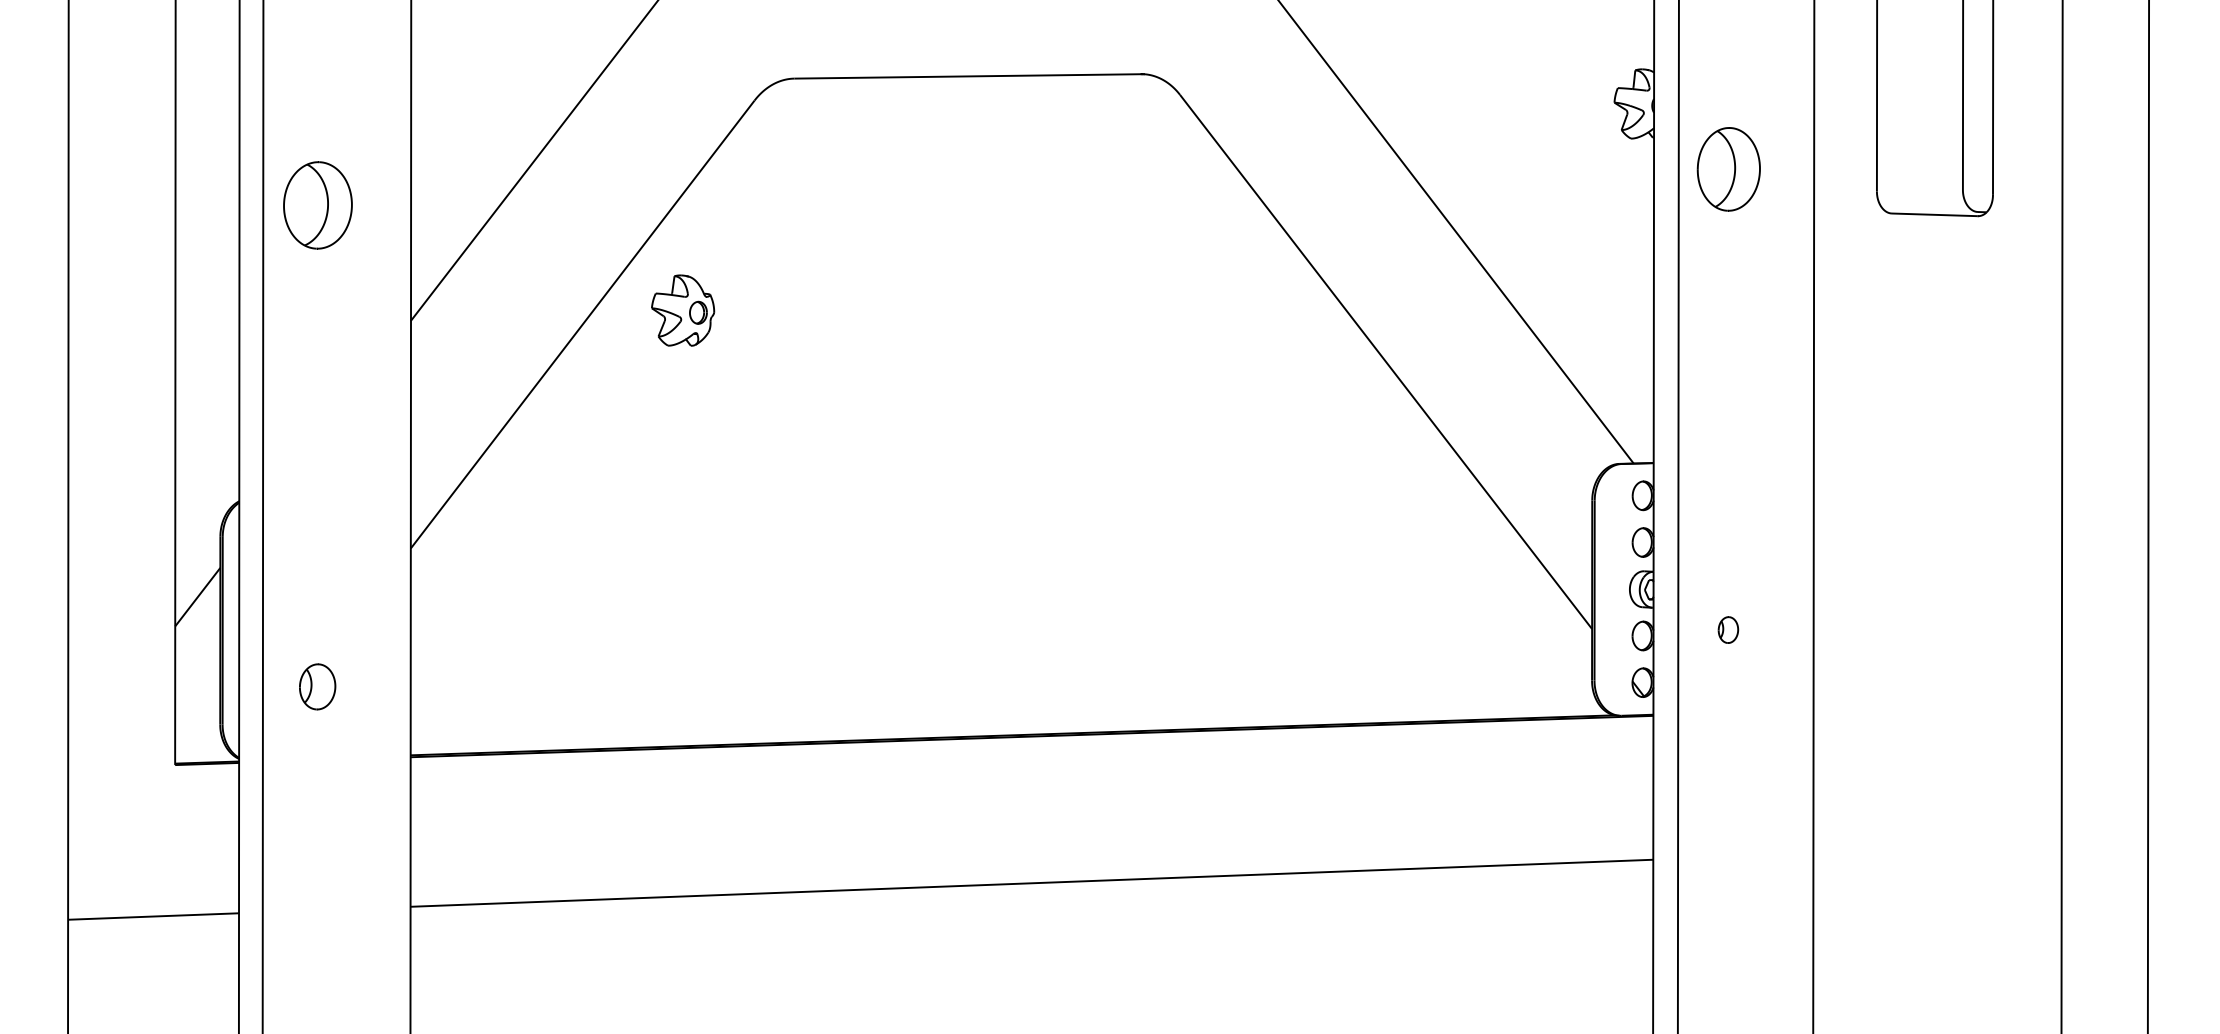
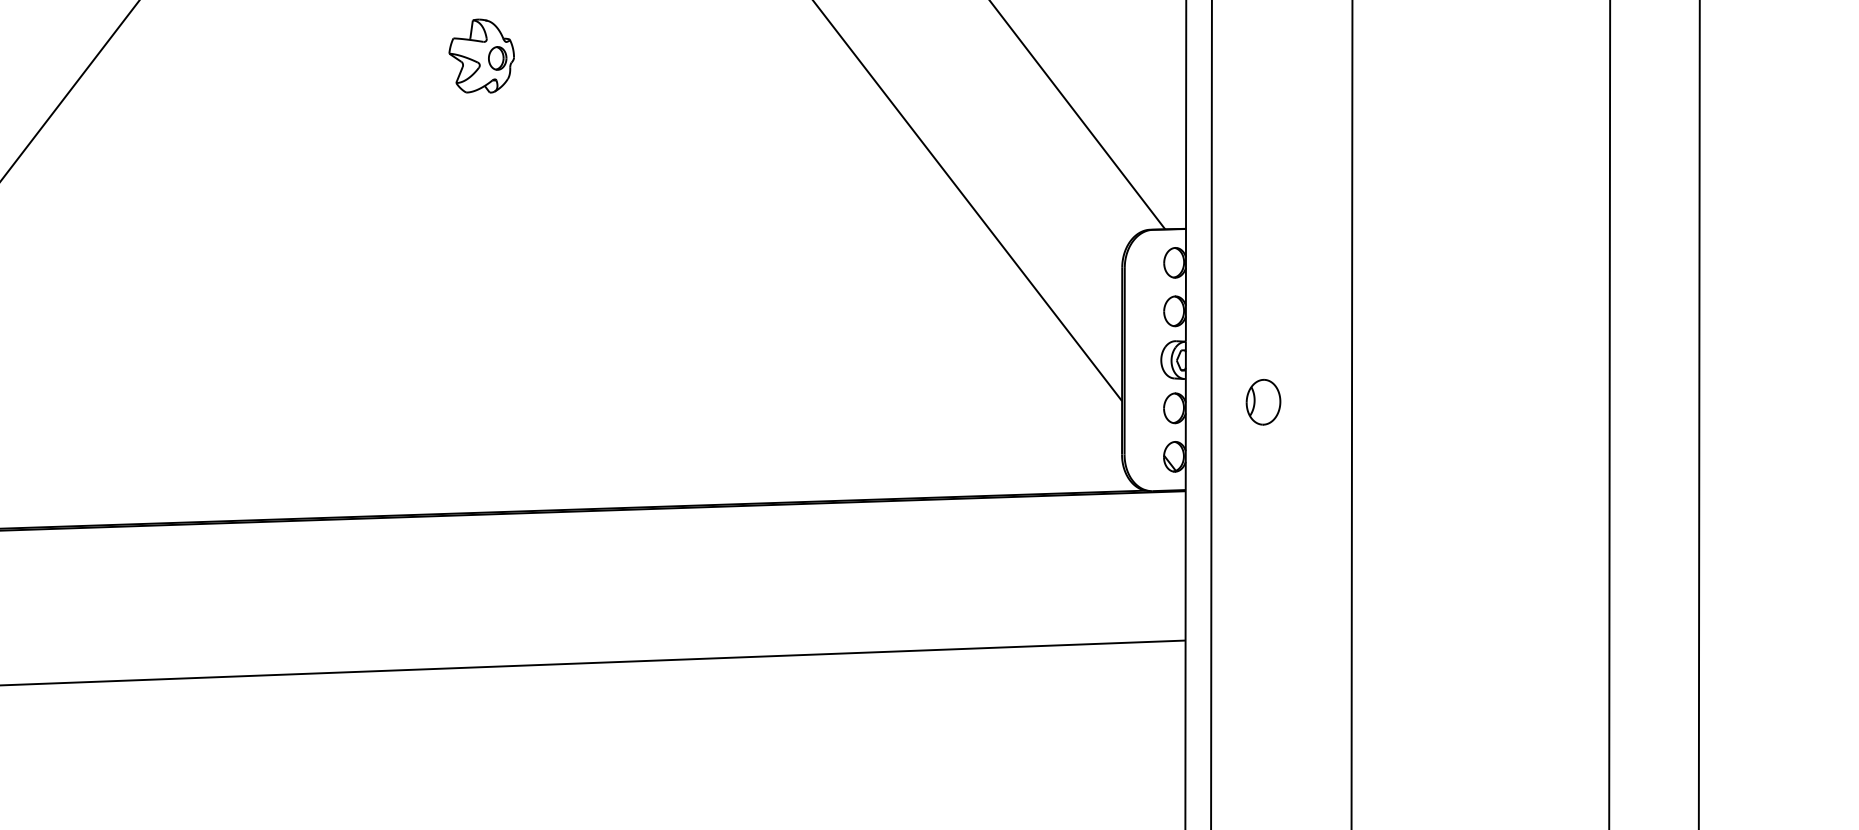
part: (683, 310) -> (482, 56), moved
part: (1728, 629) -> (1263, 401), size x1.67

